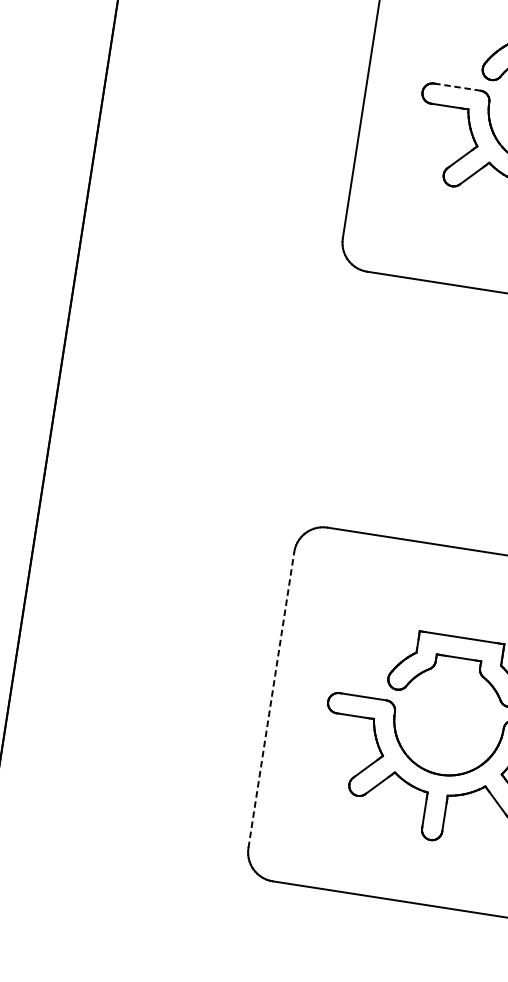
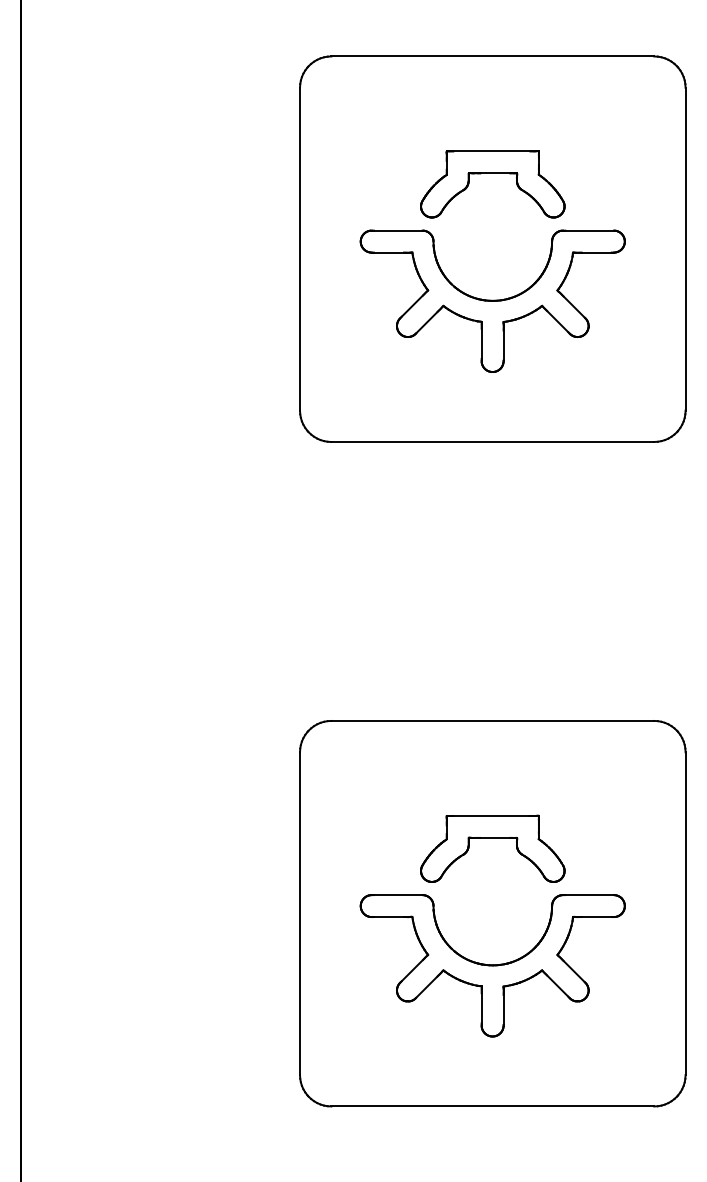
line: (457, 87) -> (397, 230), dashed -> solid
line: (271, 699) -> (300, 913), dashed -> solid

